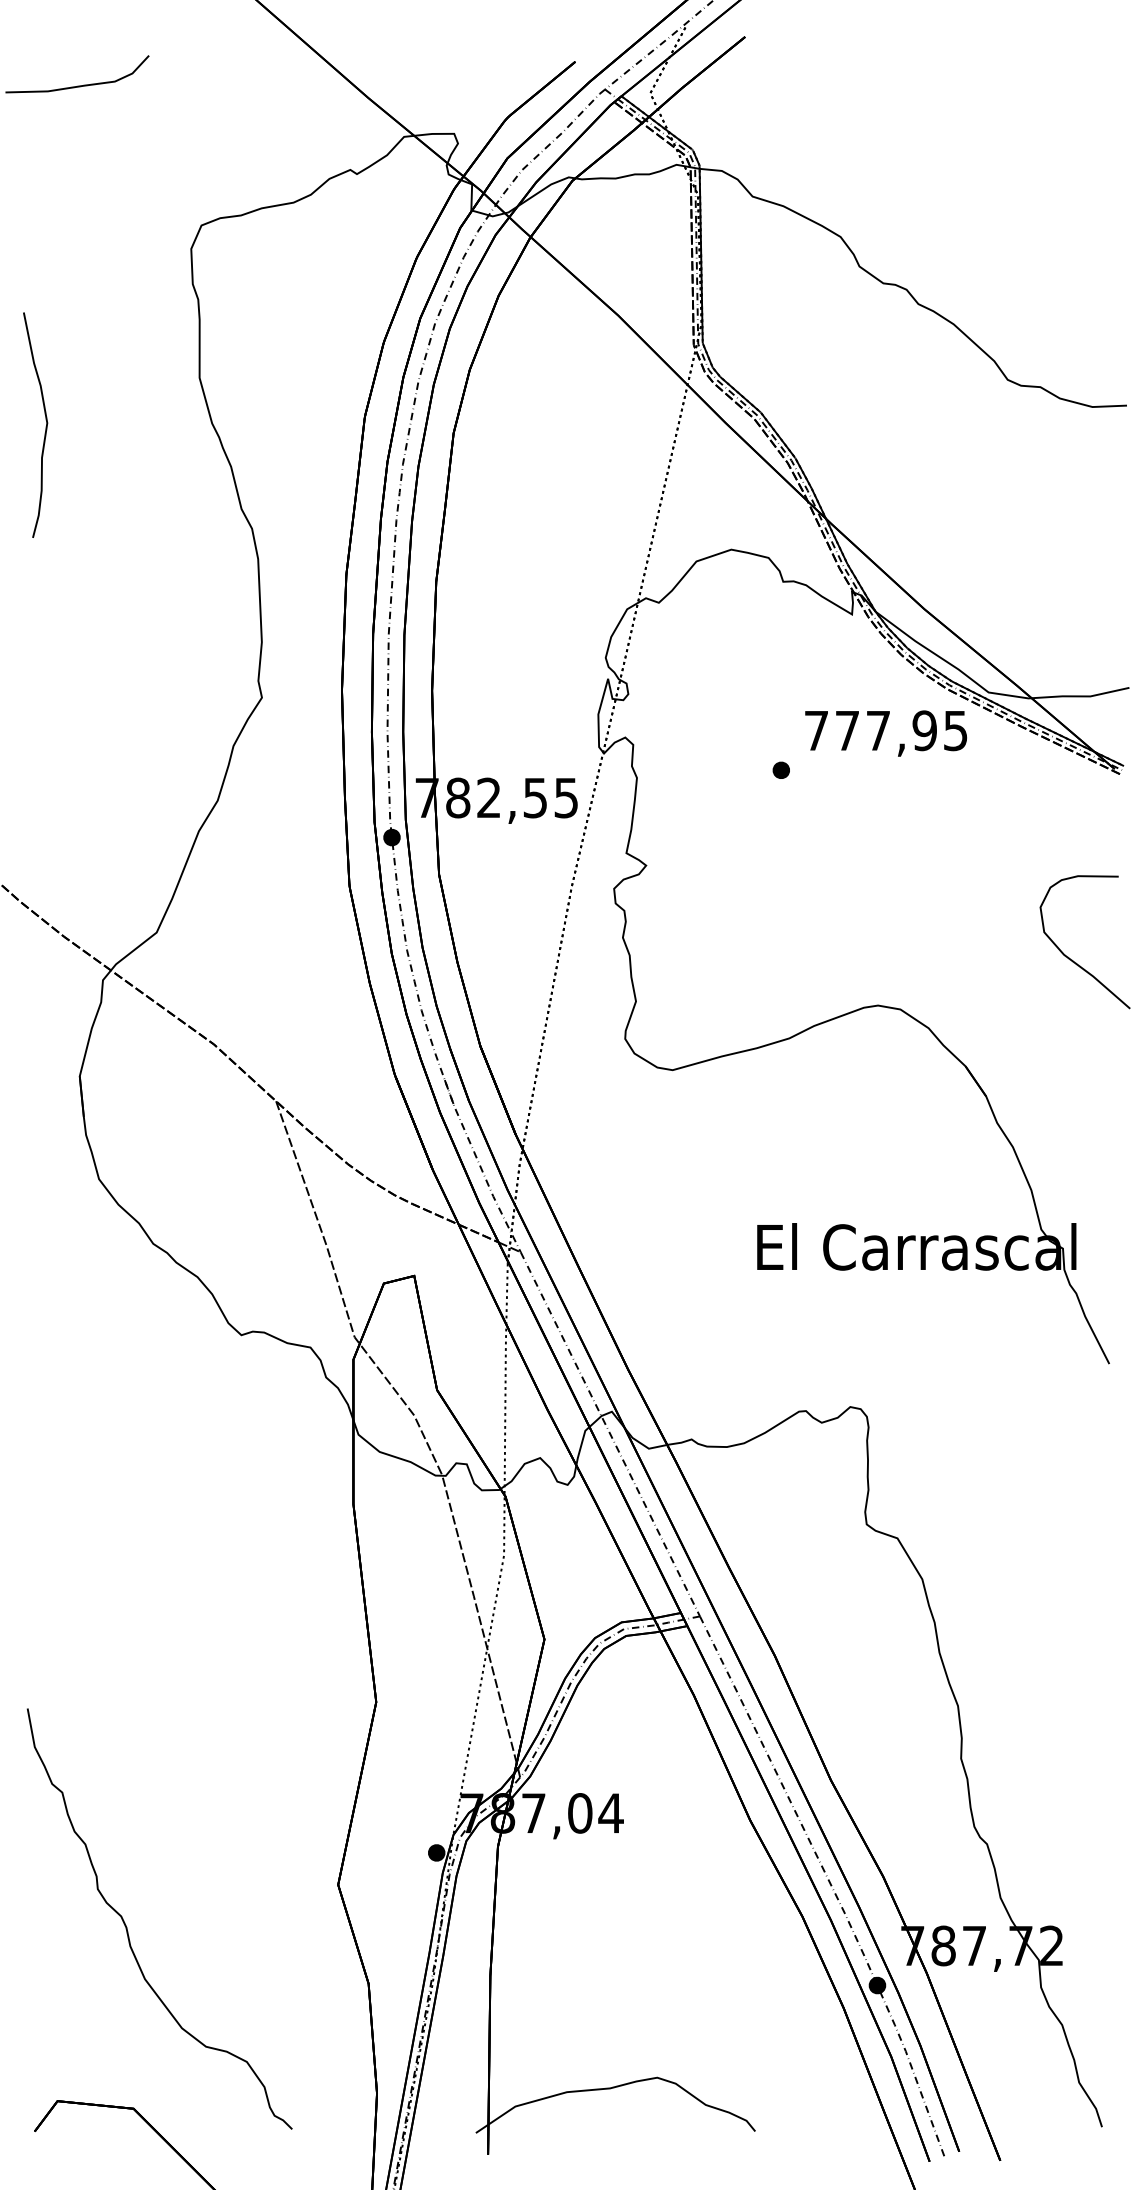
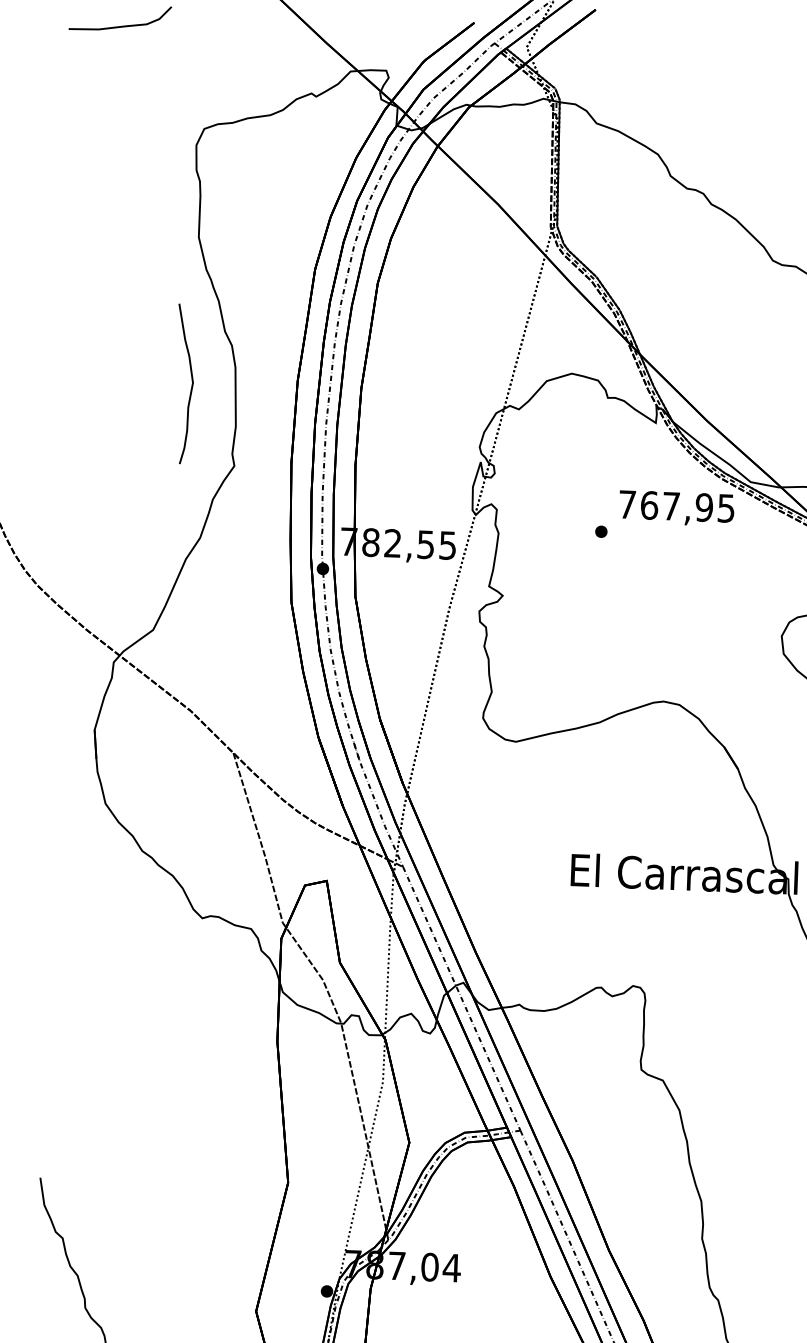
curve: (45, 426) -> (191, 385), moved
text: (847, 730) -> (649, 505), 777,95 -> 767,95

